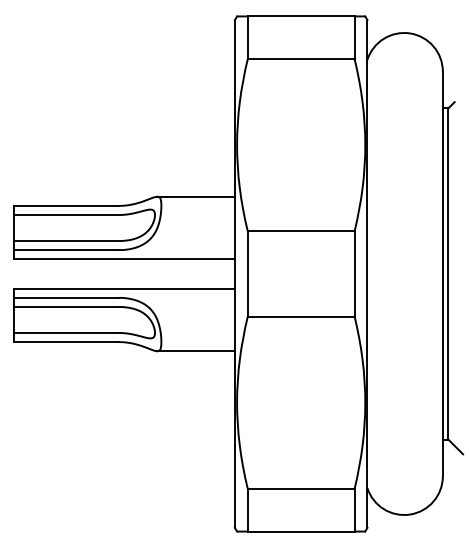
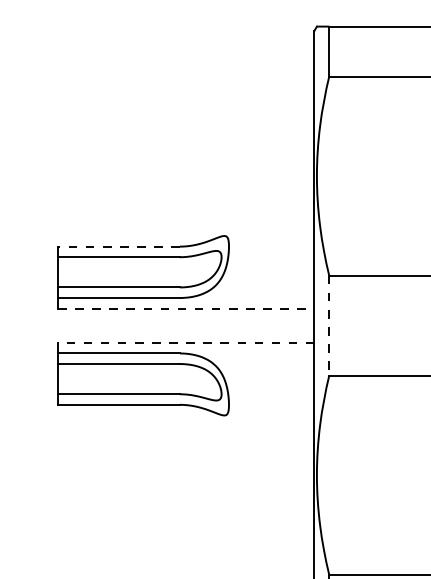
line: (195, 196) -> (268, 235), removed
line: (66, 205) -> (118, 246), solid -> dashed
line: (125, 259) -> (187, 308), solid -> dashed
line: (247, 274) -> (329, 326), solid -> dashed
line: (124, 288) -> (186, 342), solid -> dashed
line: (195, 351) -> (268, 415), removed

